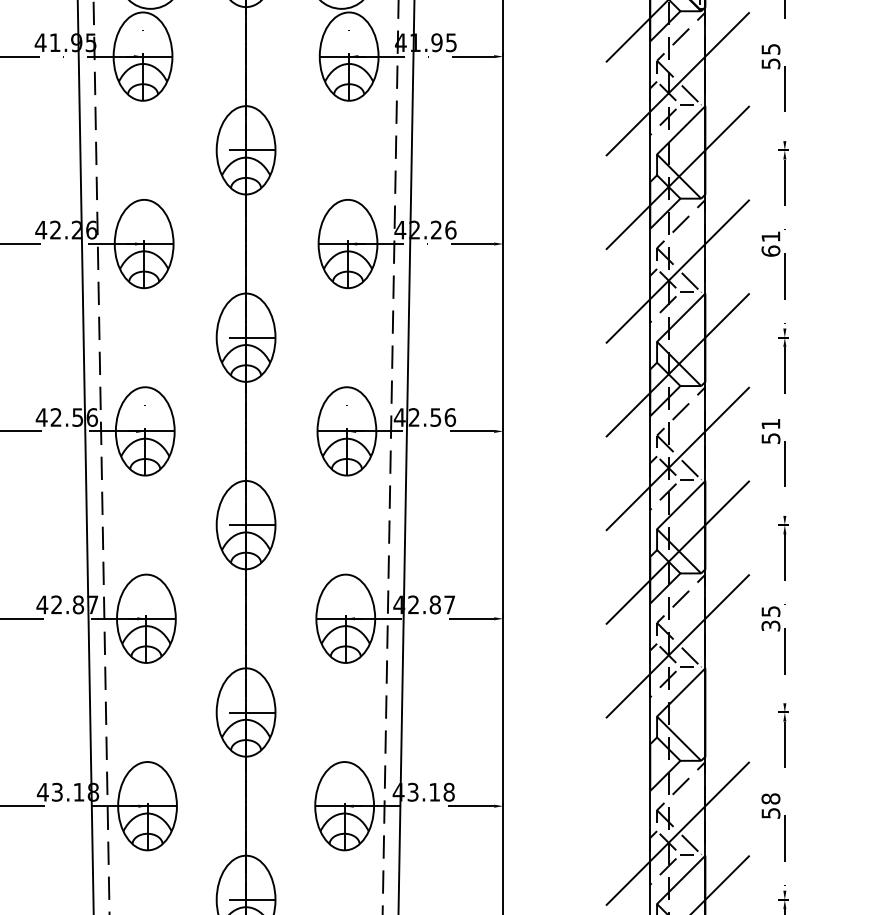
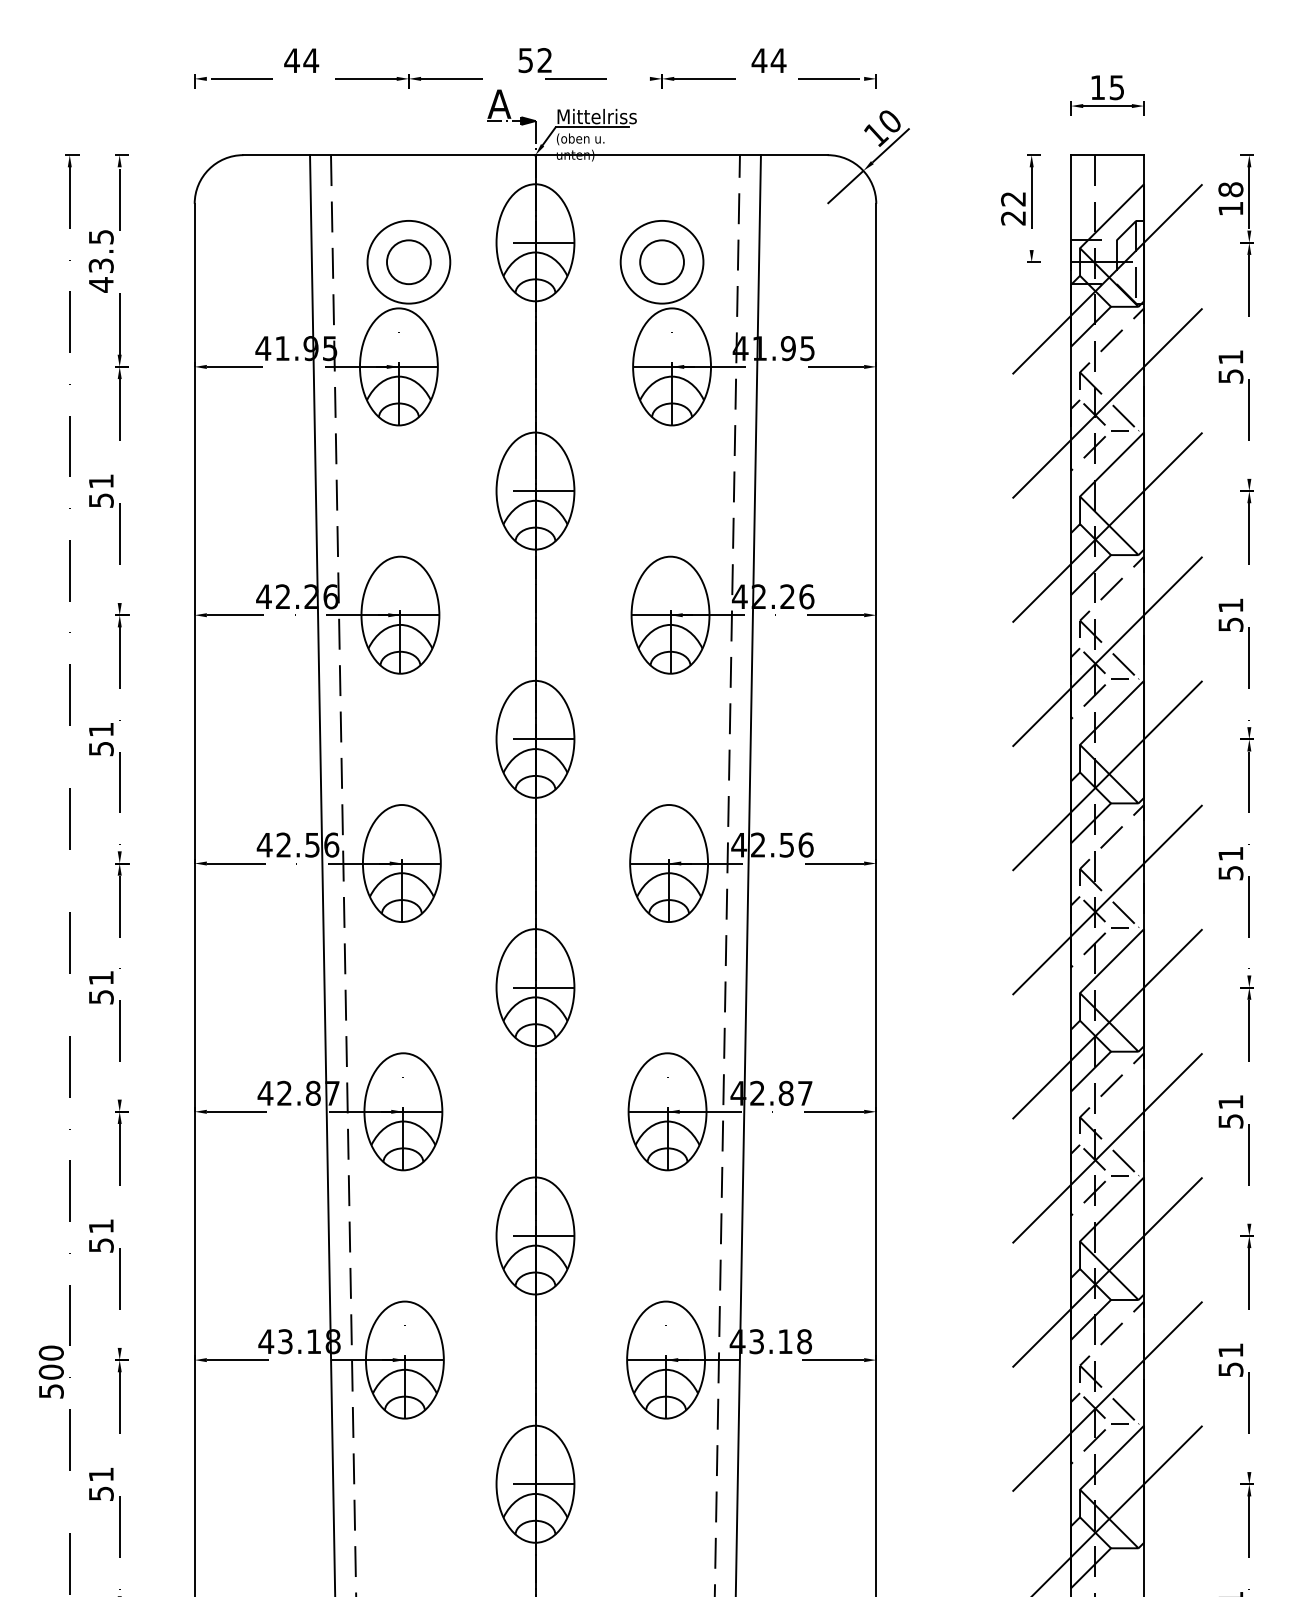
text: (770, 49) -> (1230, 357), 55 -> 51
text: (770, 251) -> (1230, 624), 61 -> 51
text: (770, 618) -> (1230, 1111), 35 -> 51
line: (677, 740) -> (1107, 1272), added
text: (770, 798) -> (1230, 1350), 58 -> 51

